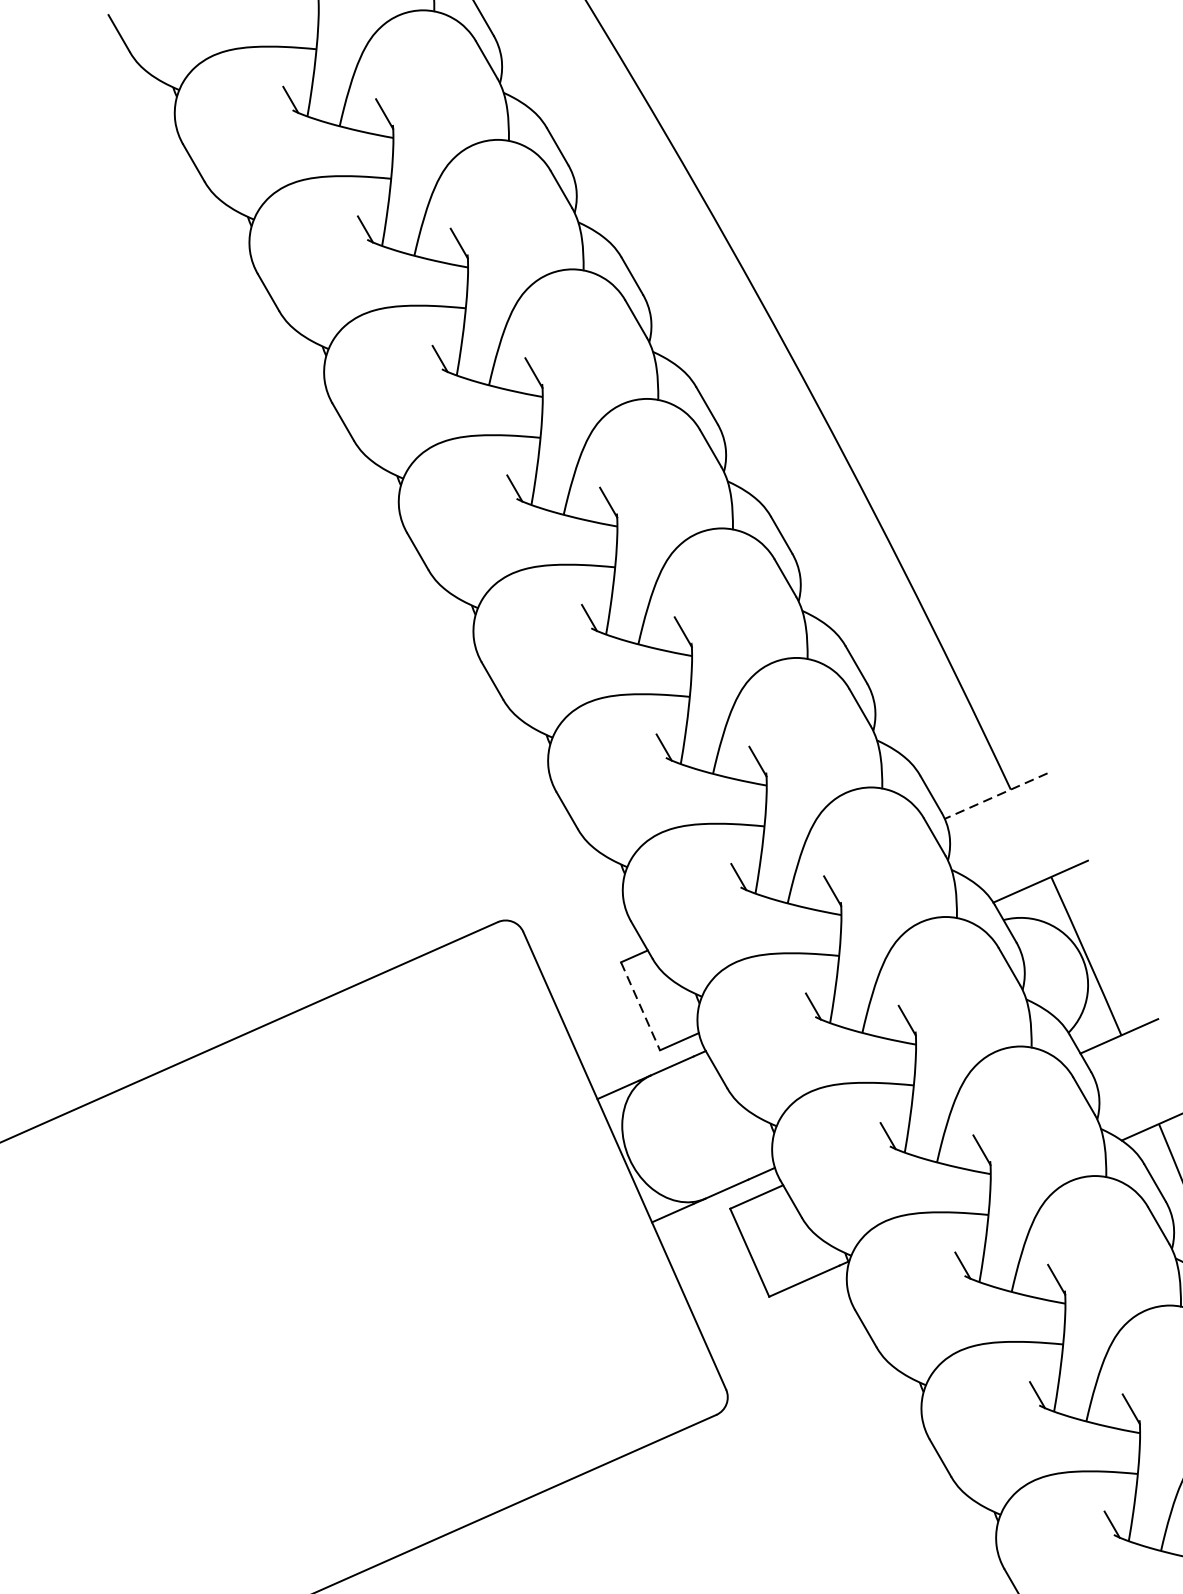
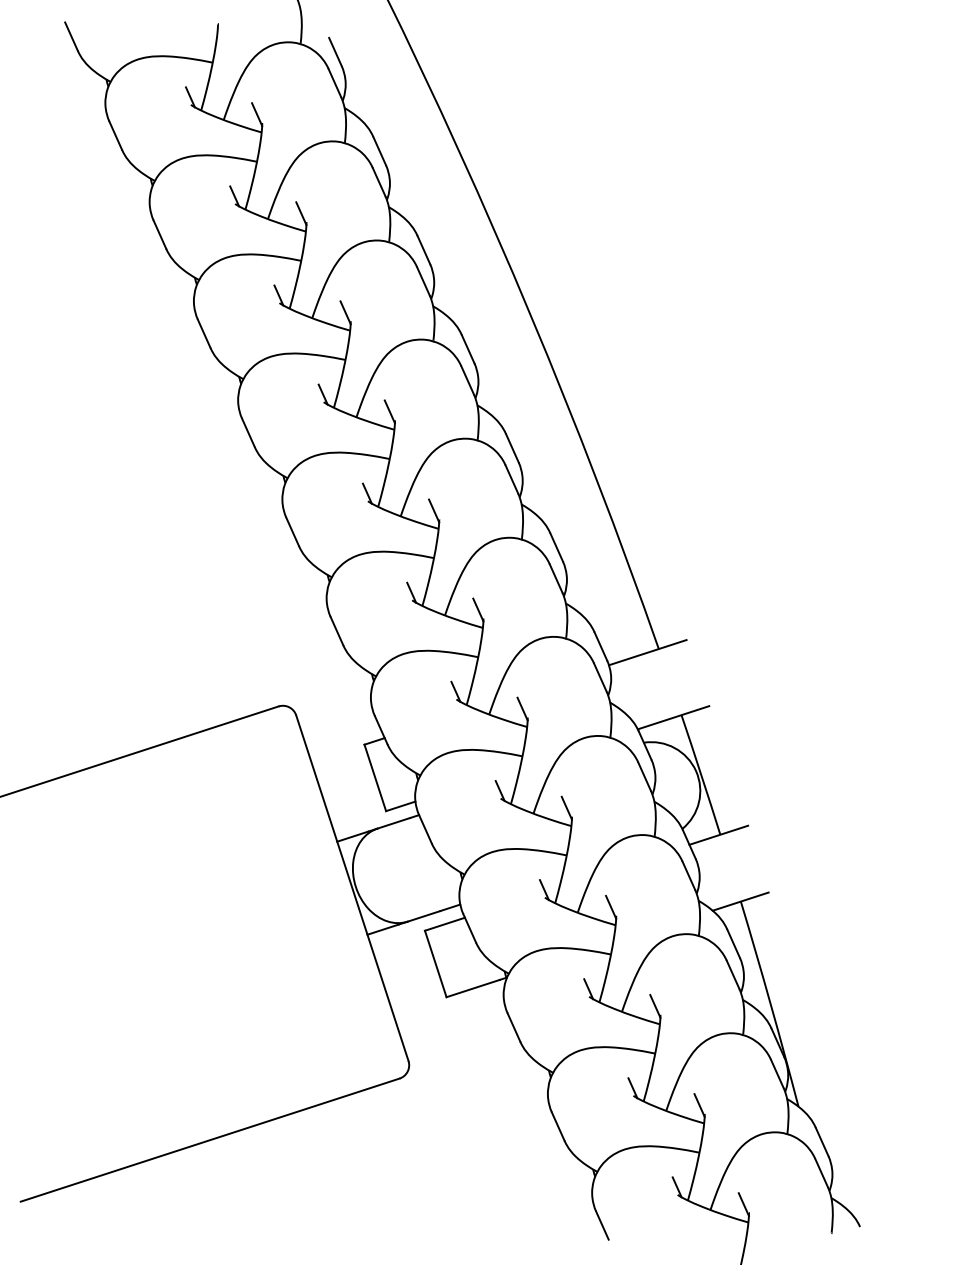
line: (995, 795) -> (647, 652), dashed -> solid
line: (640, 1005) -> (375, 777), dashed -> solid

